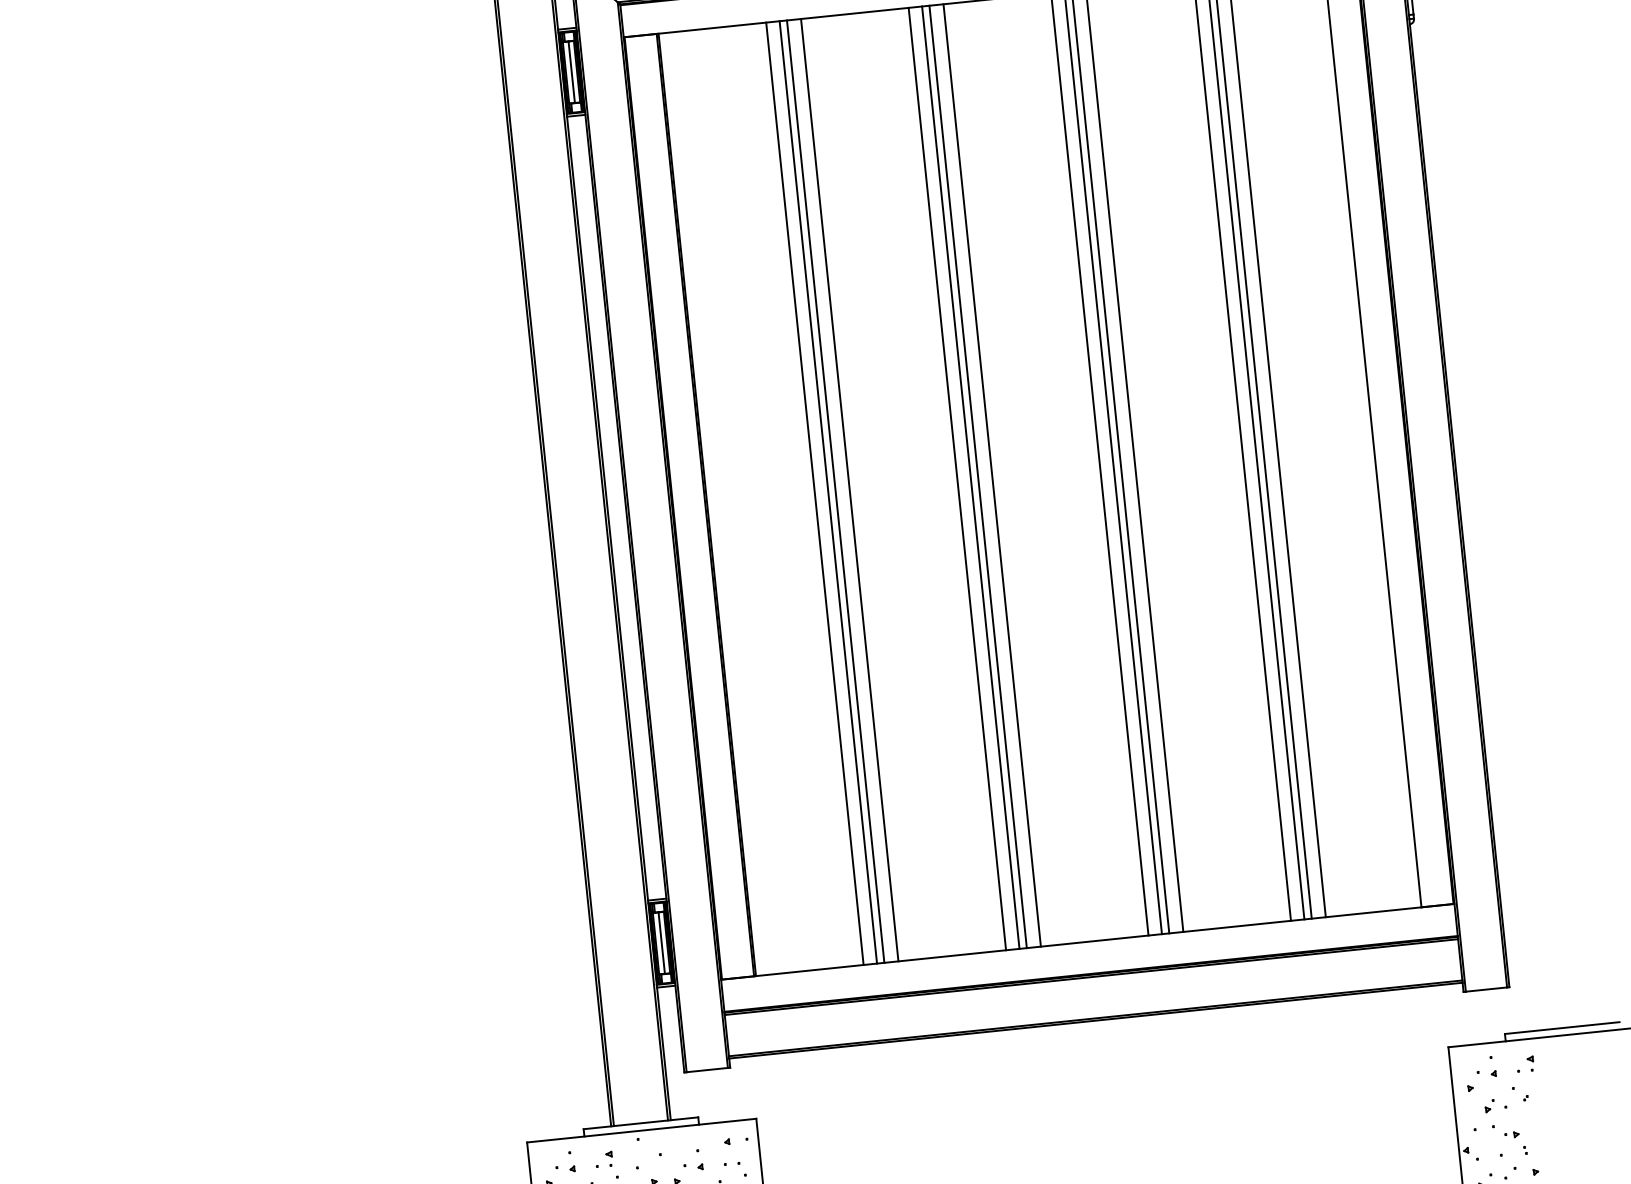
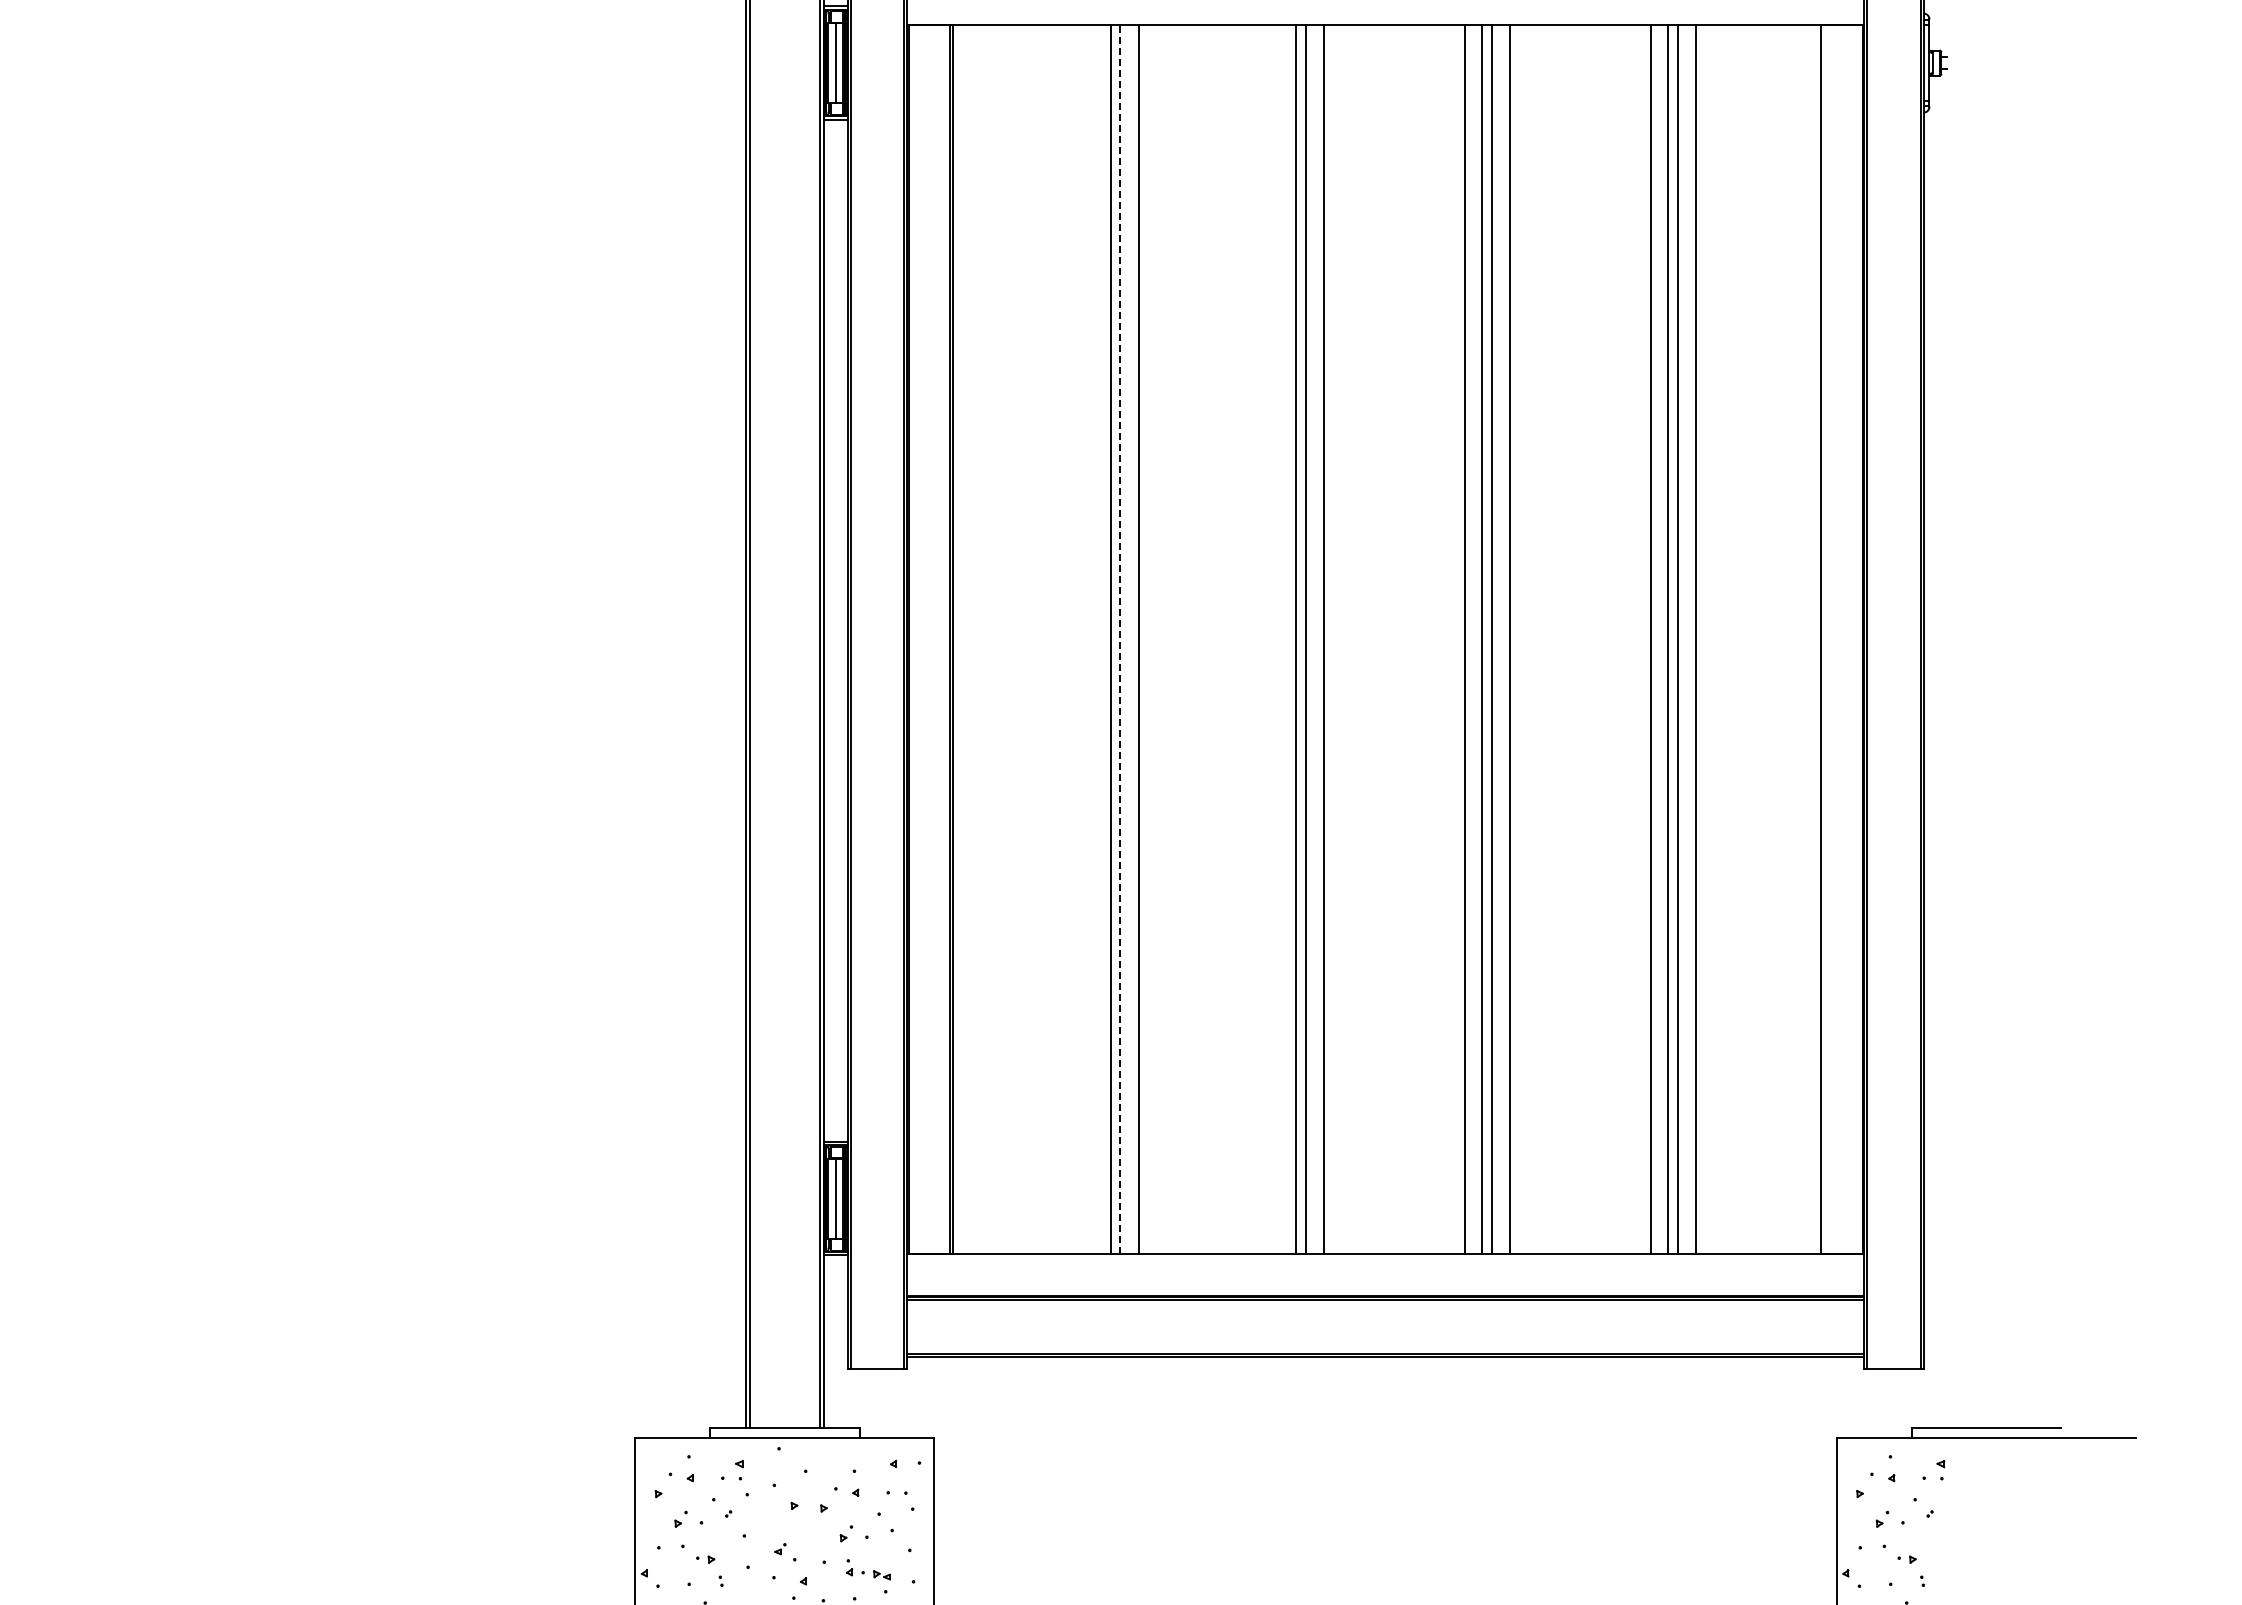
line: (956, 478) -> (1278, 638), removed
line: (835, 491) -> (1120, 638), solid -> dashed
line: (815, 493) -> (1093, 638), removed

